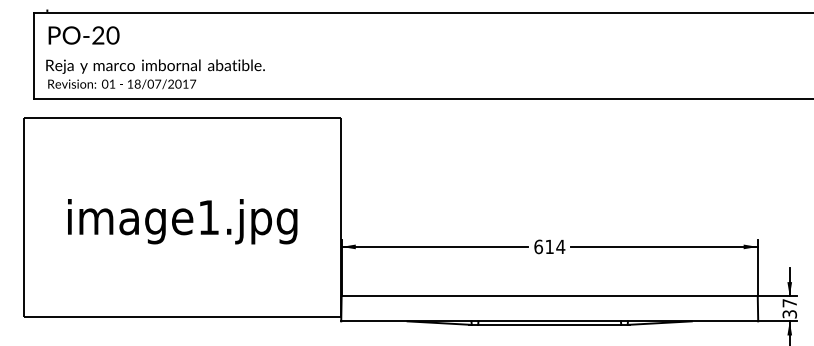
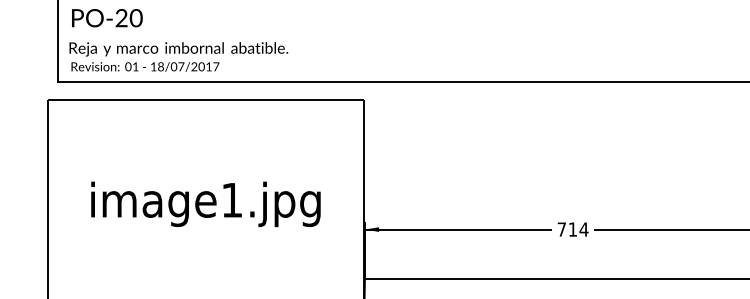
text: (538, 246) -> (561, 229), 614 -> 714

